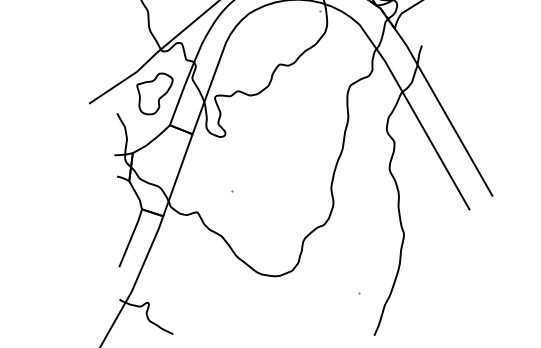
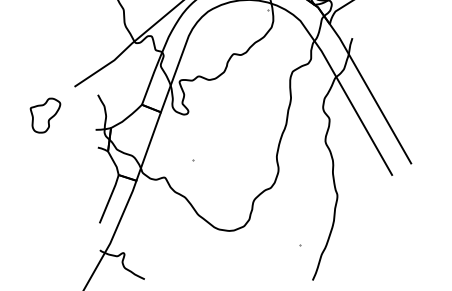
part: (154, 93) -> (45, 115), moved

